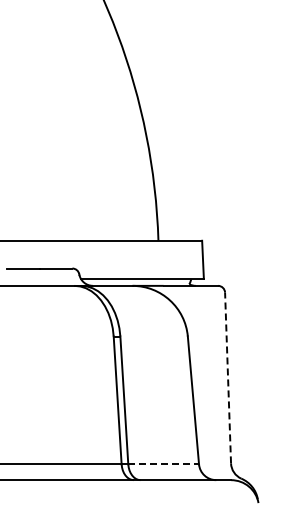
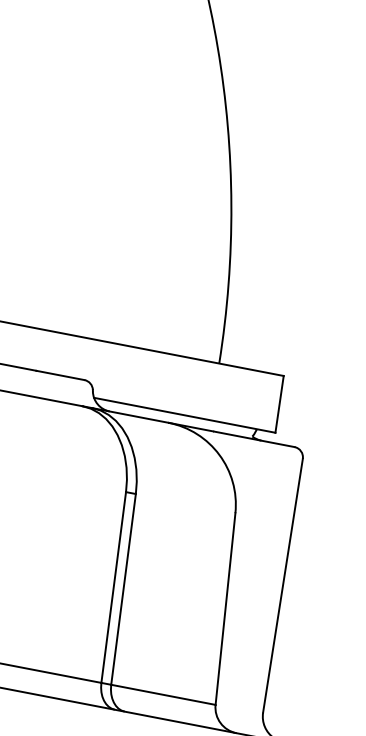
line: (228, 377) -> (283, 585), dashed -> solid
line: (164, 464) -> (164, 695), dashed -> solid

